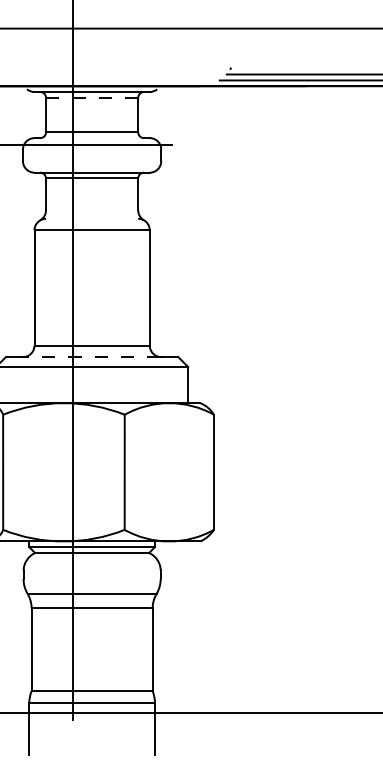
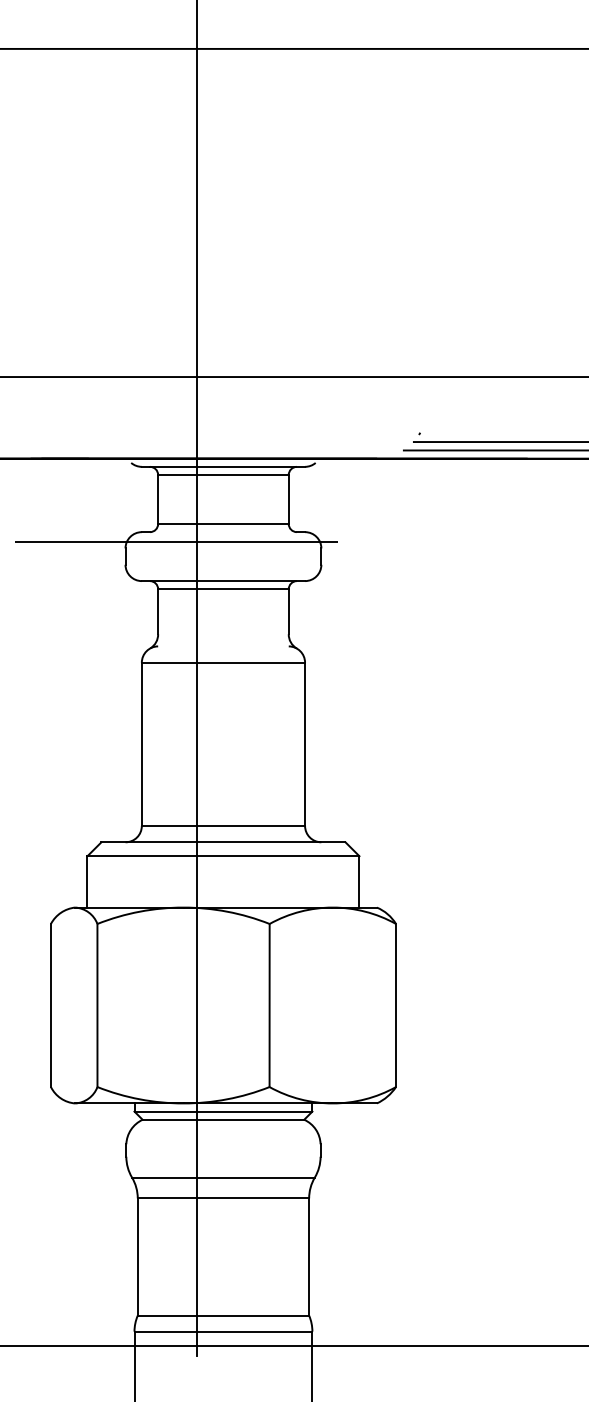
line: (91, 98) -> (222, 475), dashed -> solid
line: (92, 357) -> (223, 842), dashed -> solid

